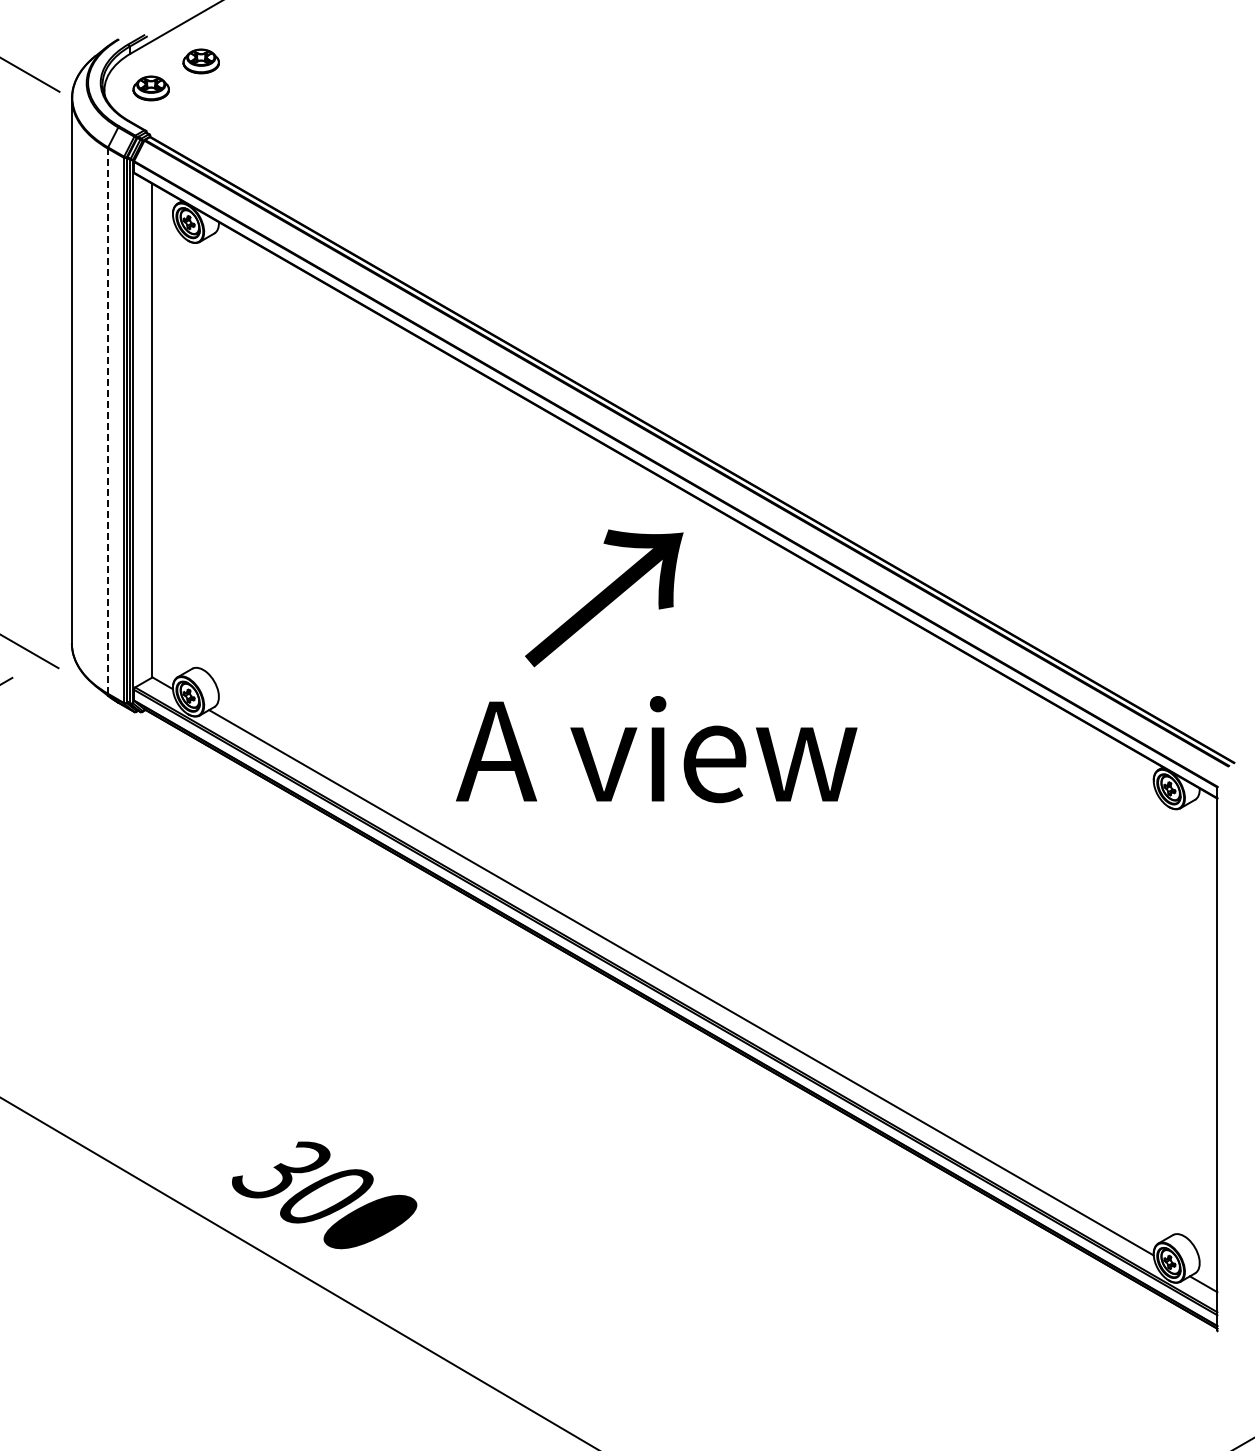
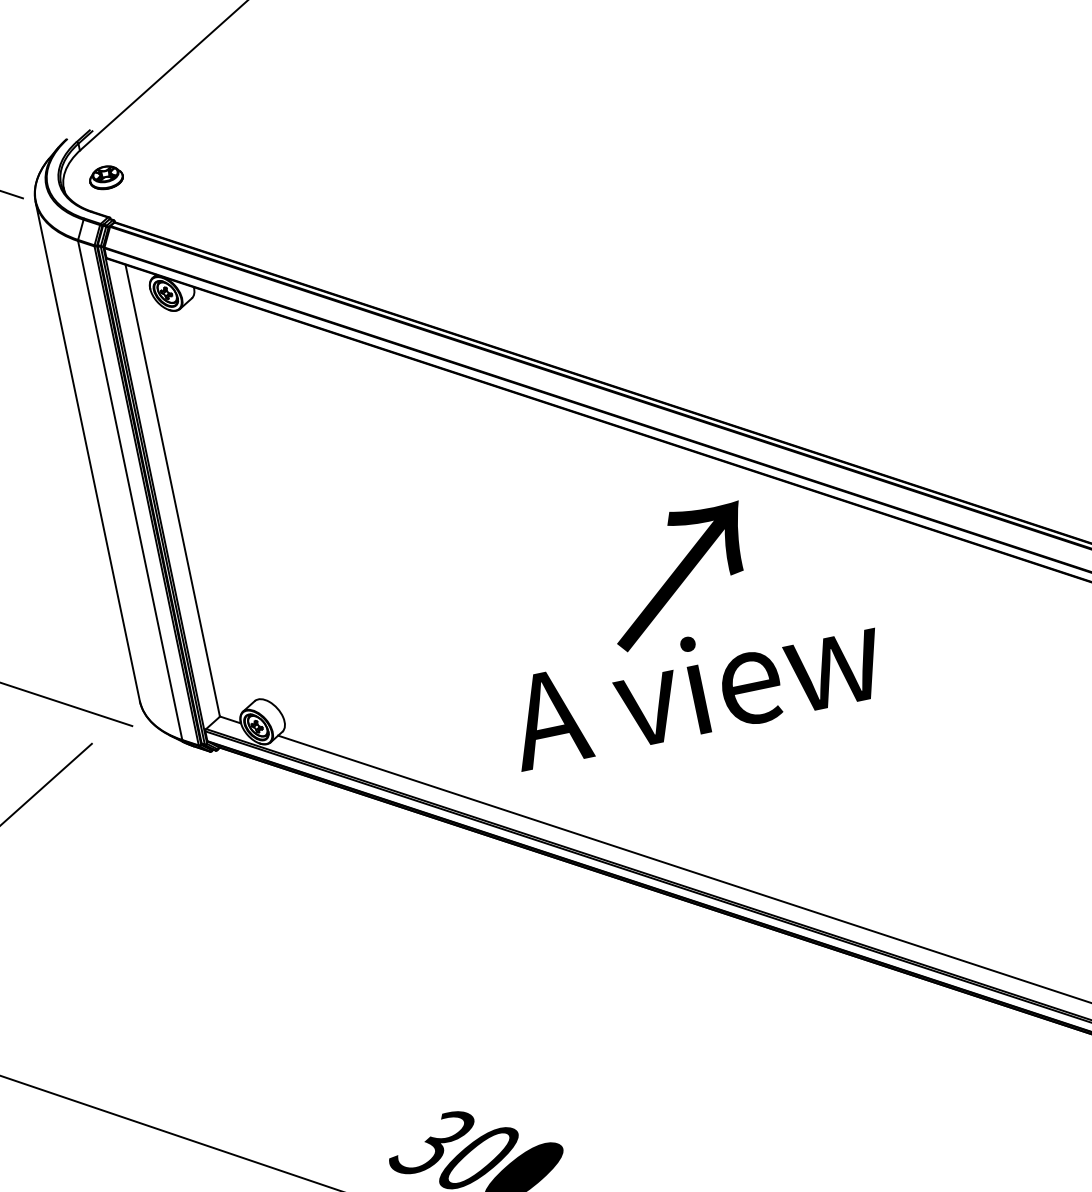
part: (200, 61) -> (146, 143), removed
line: (107, 421) -> (129, 490), dashed -> solid
text: (604, 598) -> (678, 575), moved

